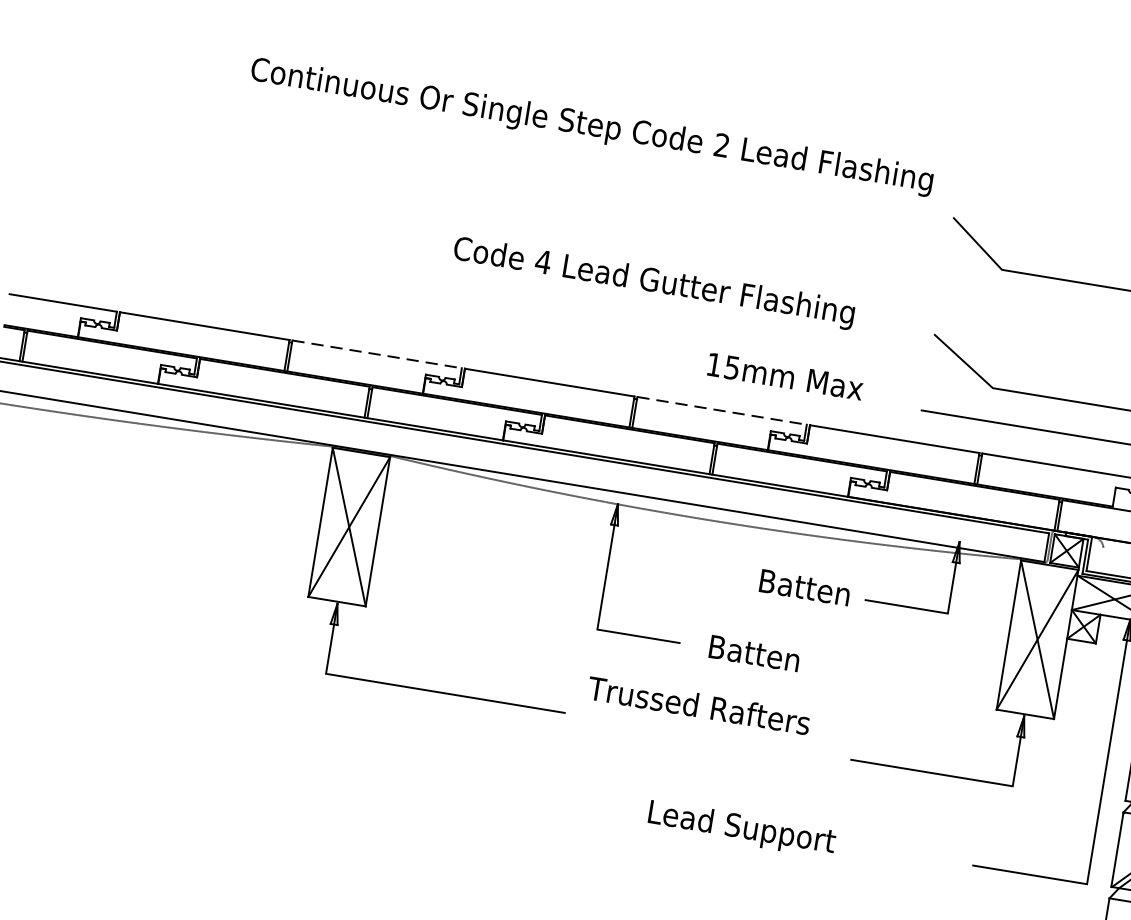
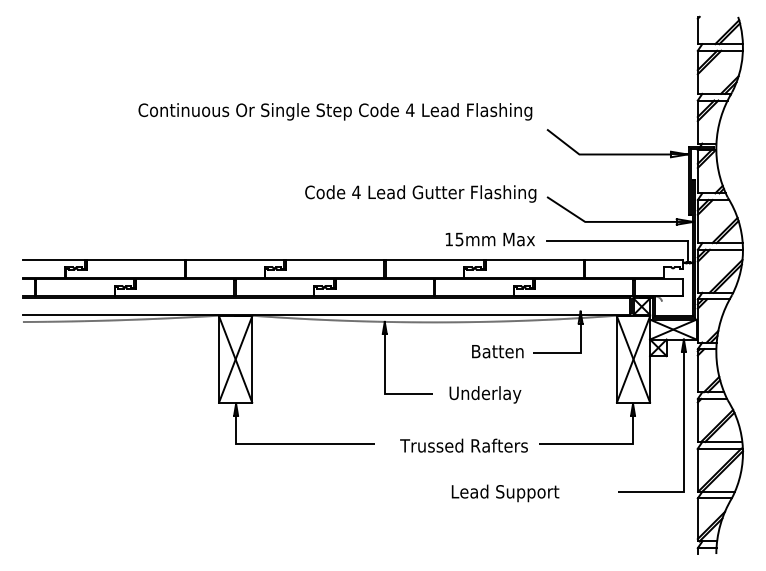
text: (722, 144) -> (410, 109), 2 -> 4
text: (653, 282) -> (420, 193), moved
line: (377, 354) -> (235, 259), dashed -> solid
text: (784, 376) -> (489, 239), moved
line: (721, 410) -> (434, 259), dashed -> solid
text: (771, 658) -> (485, 394), Batten -> Underlay
text: (698, 705) -> (463, 445), moved
text: (741, 829) -> (505, 493), moved

